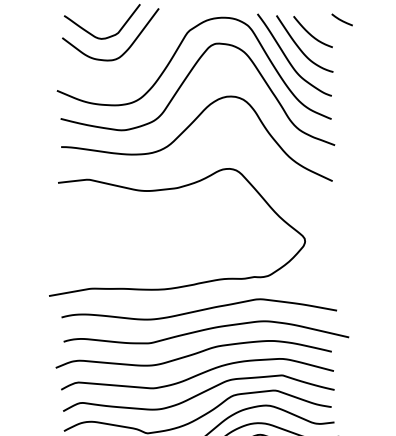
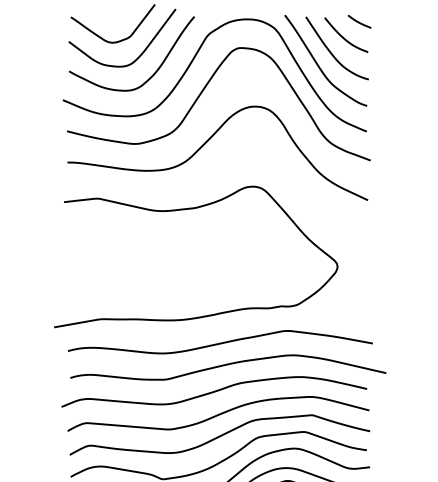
line: (342, 19) -> (359, 21), moved
curve: (137, 67) -> (152, 74), added

